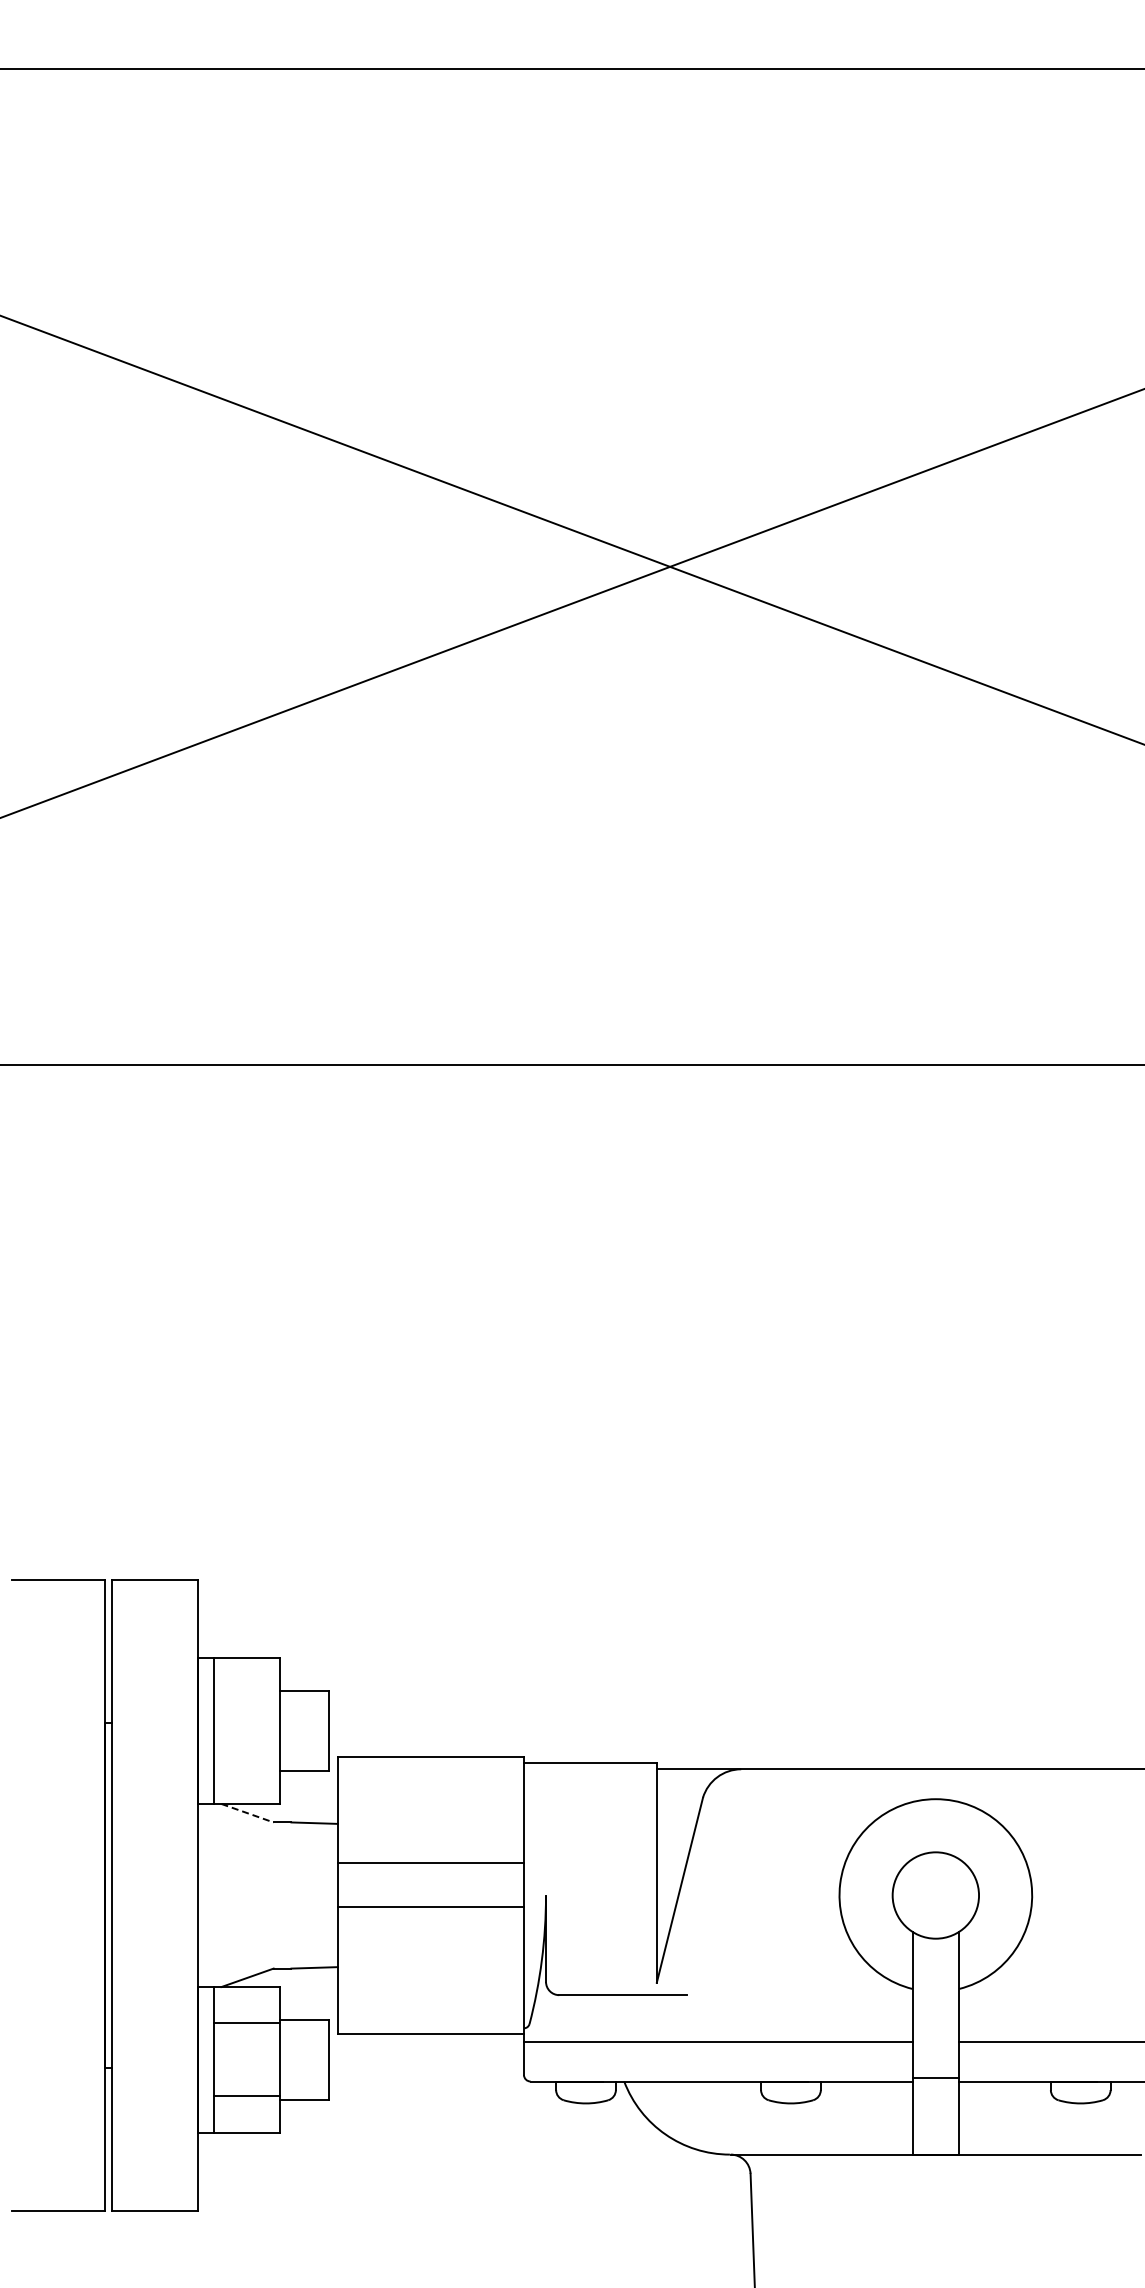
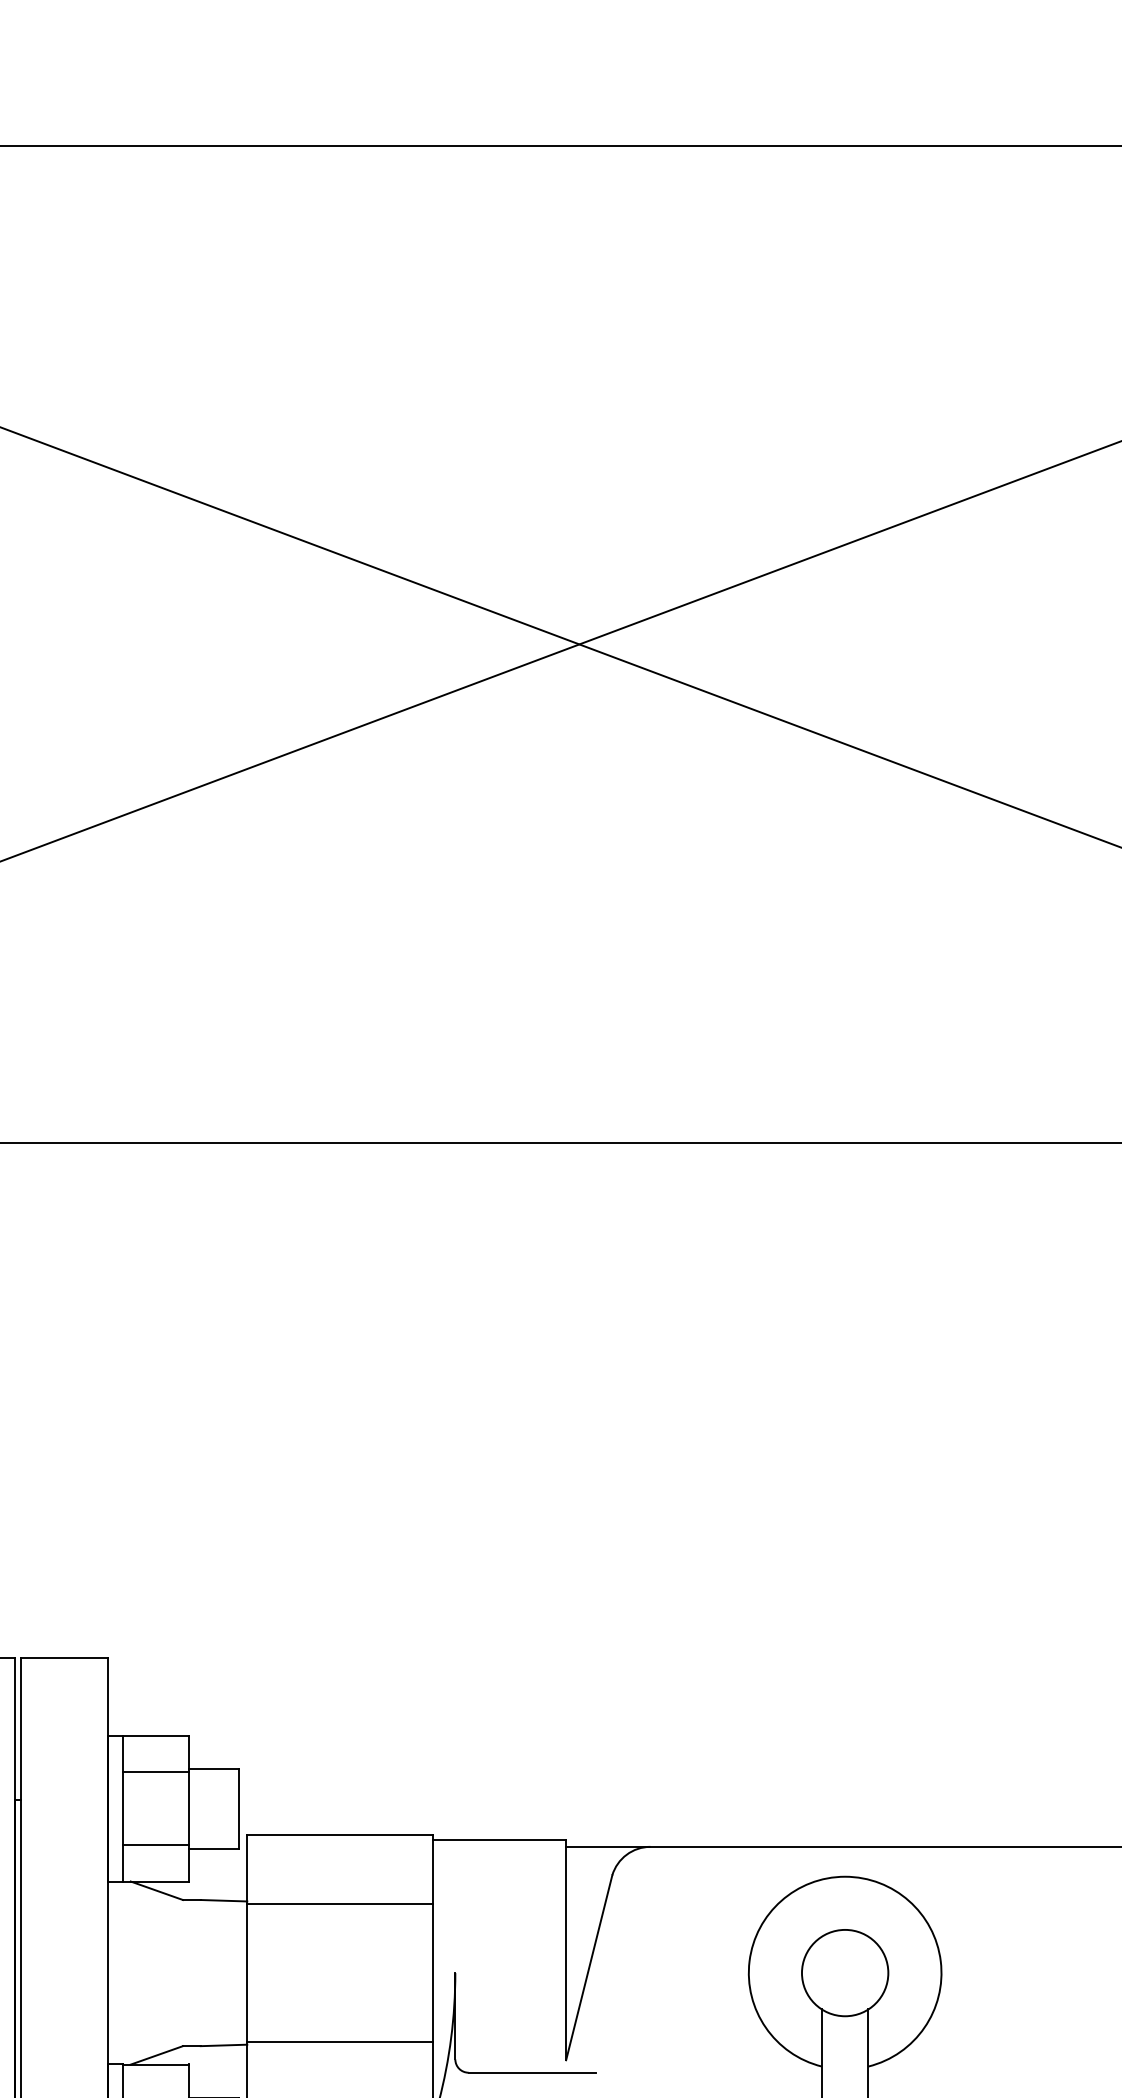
line: (246, 1694) -> (155, 1772), added
line: (246, 1767) -> (155, 1845), added
line: (247, 1813) -> (156, 1891), dashed -> solid
line: (430, 1863) -> (339, 1904), moved
line: (430, 1906) -> (339, 2042), moved

